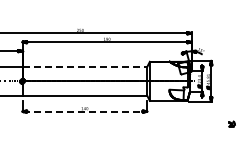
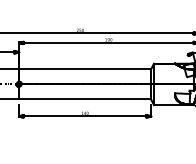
line: (85, 67) -> (85, 69), dashed -> solid
line: (85, 111) -> (85, 116), dashed -> solid

